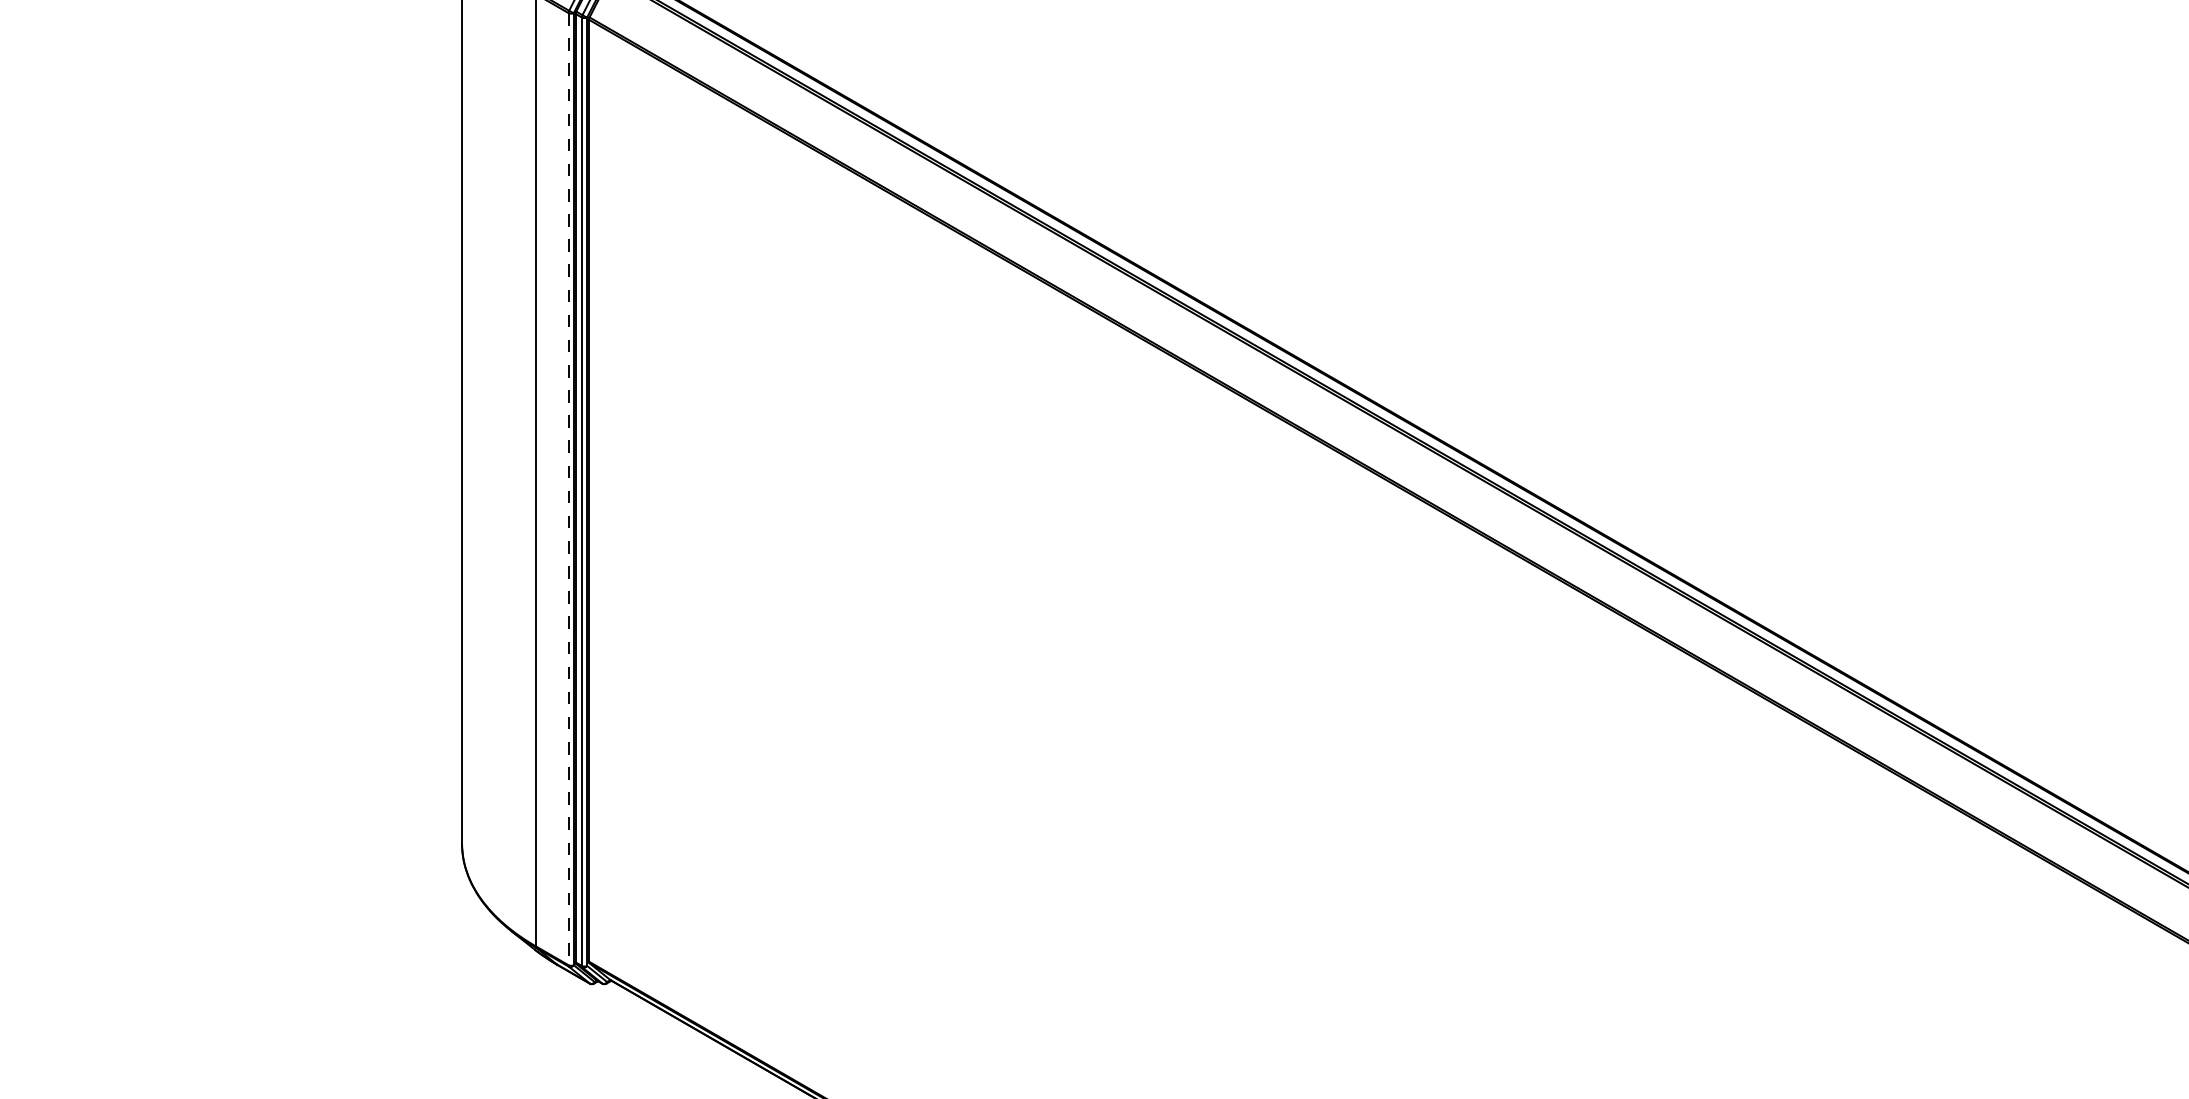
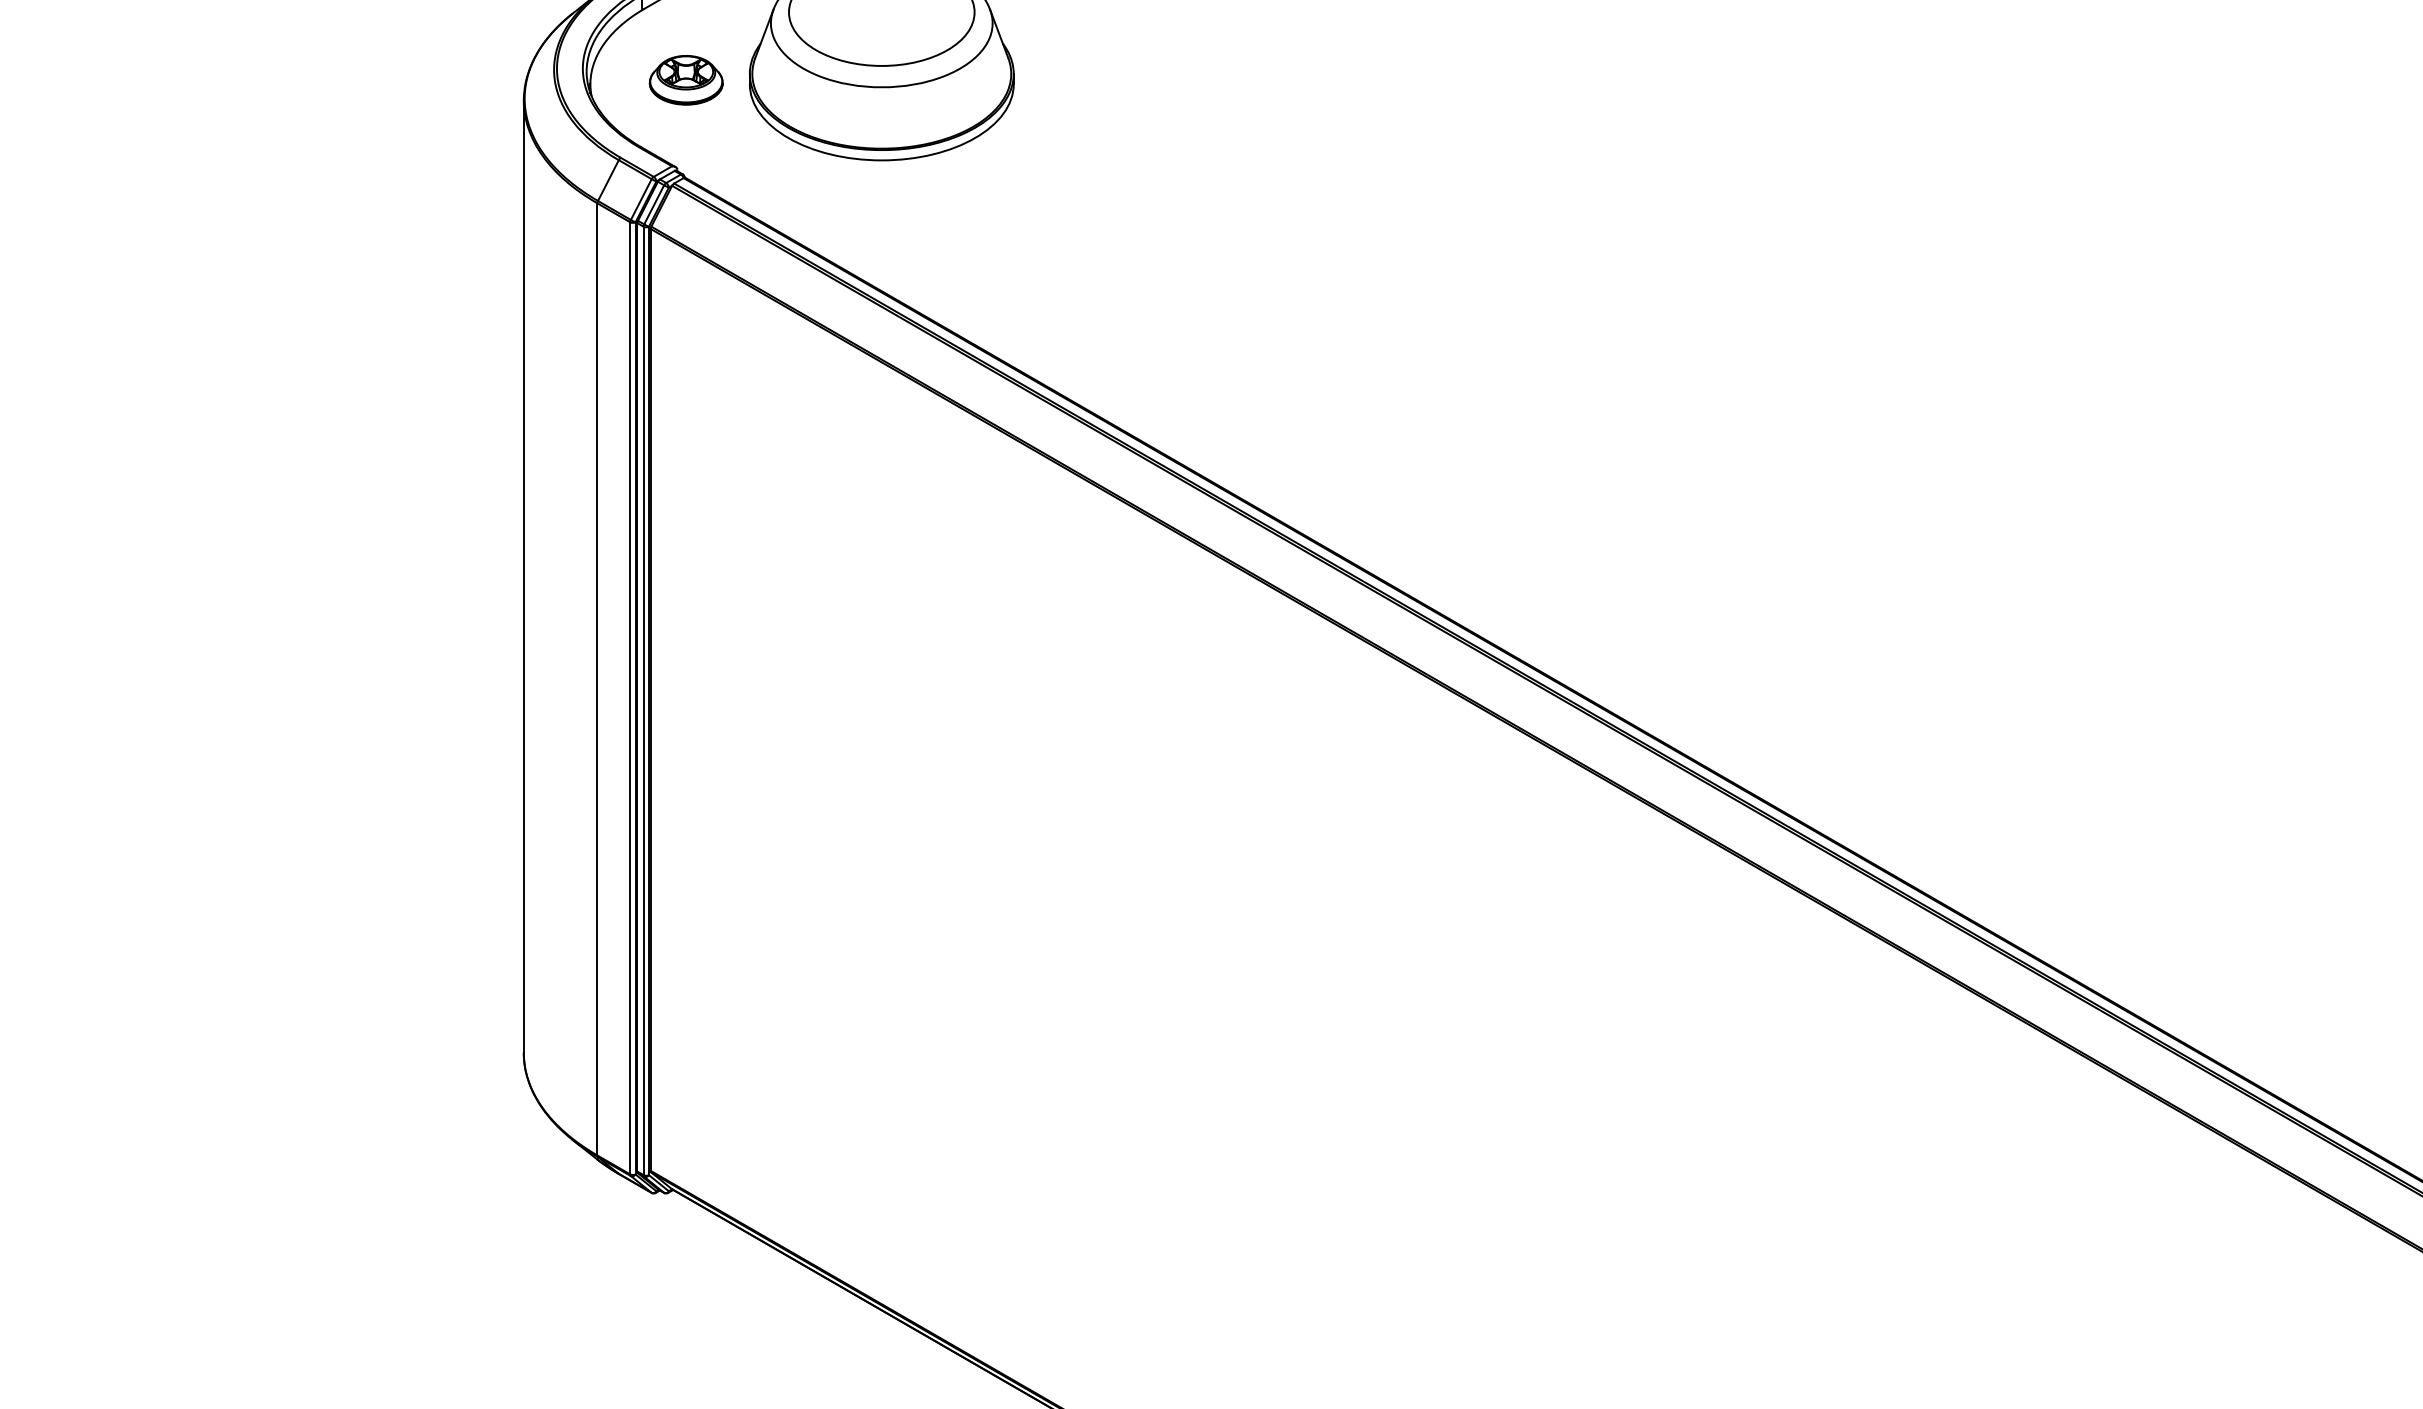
line: (568, 489) -> (630, 698), dashed -> solid

